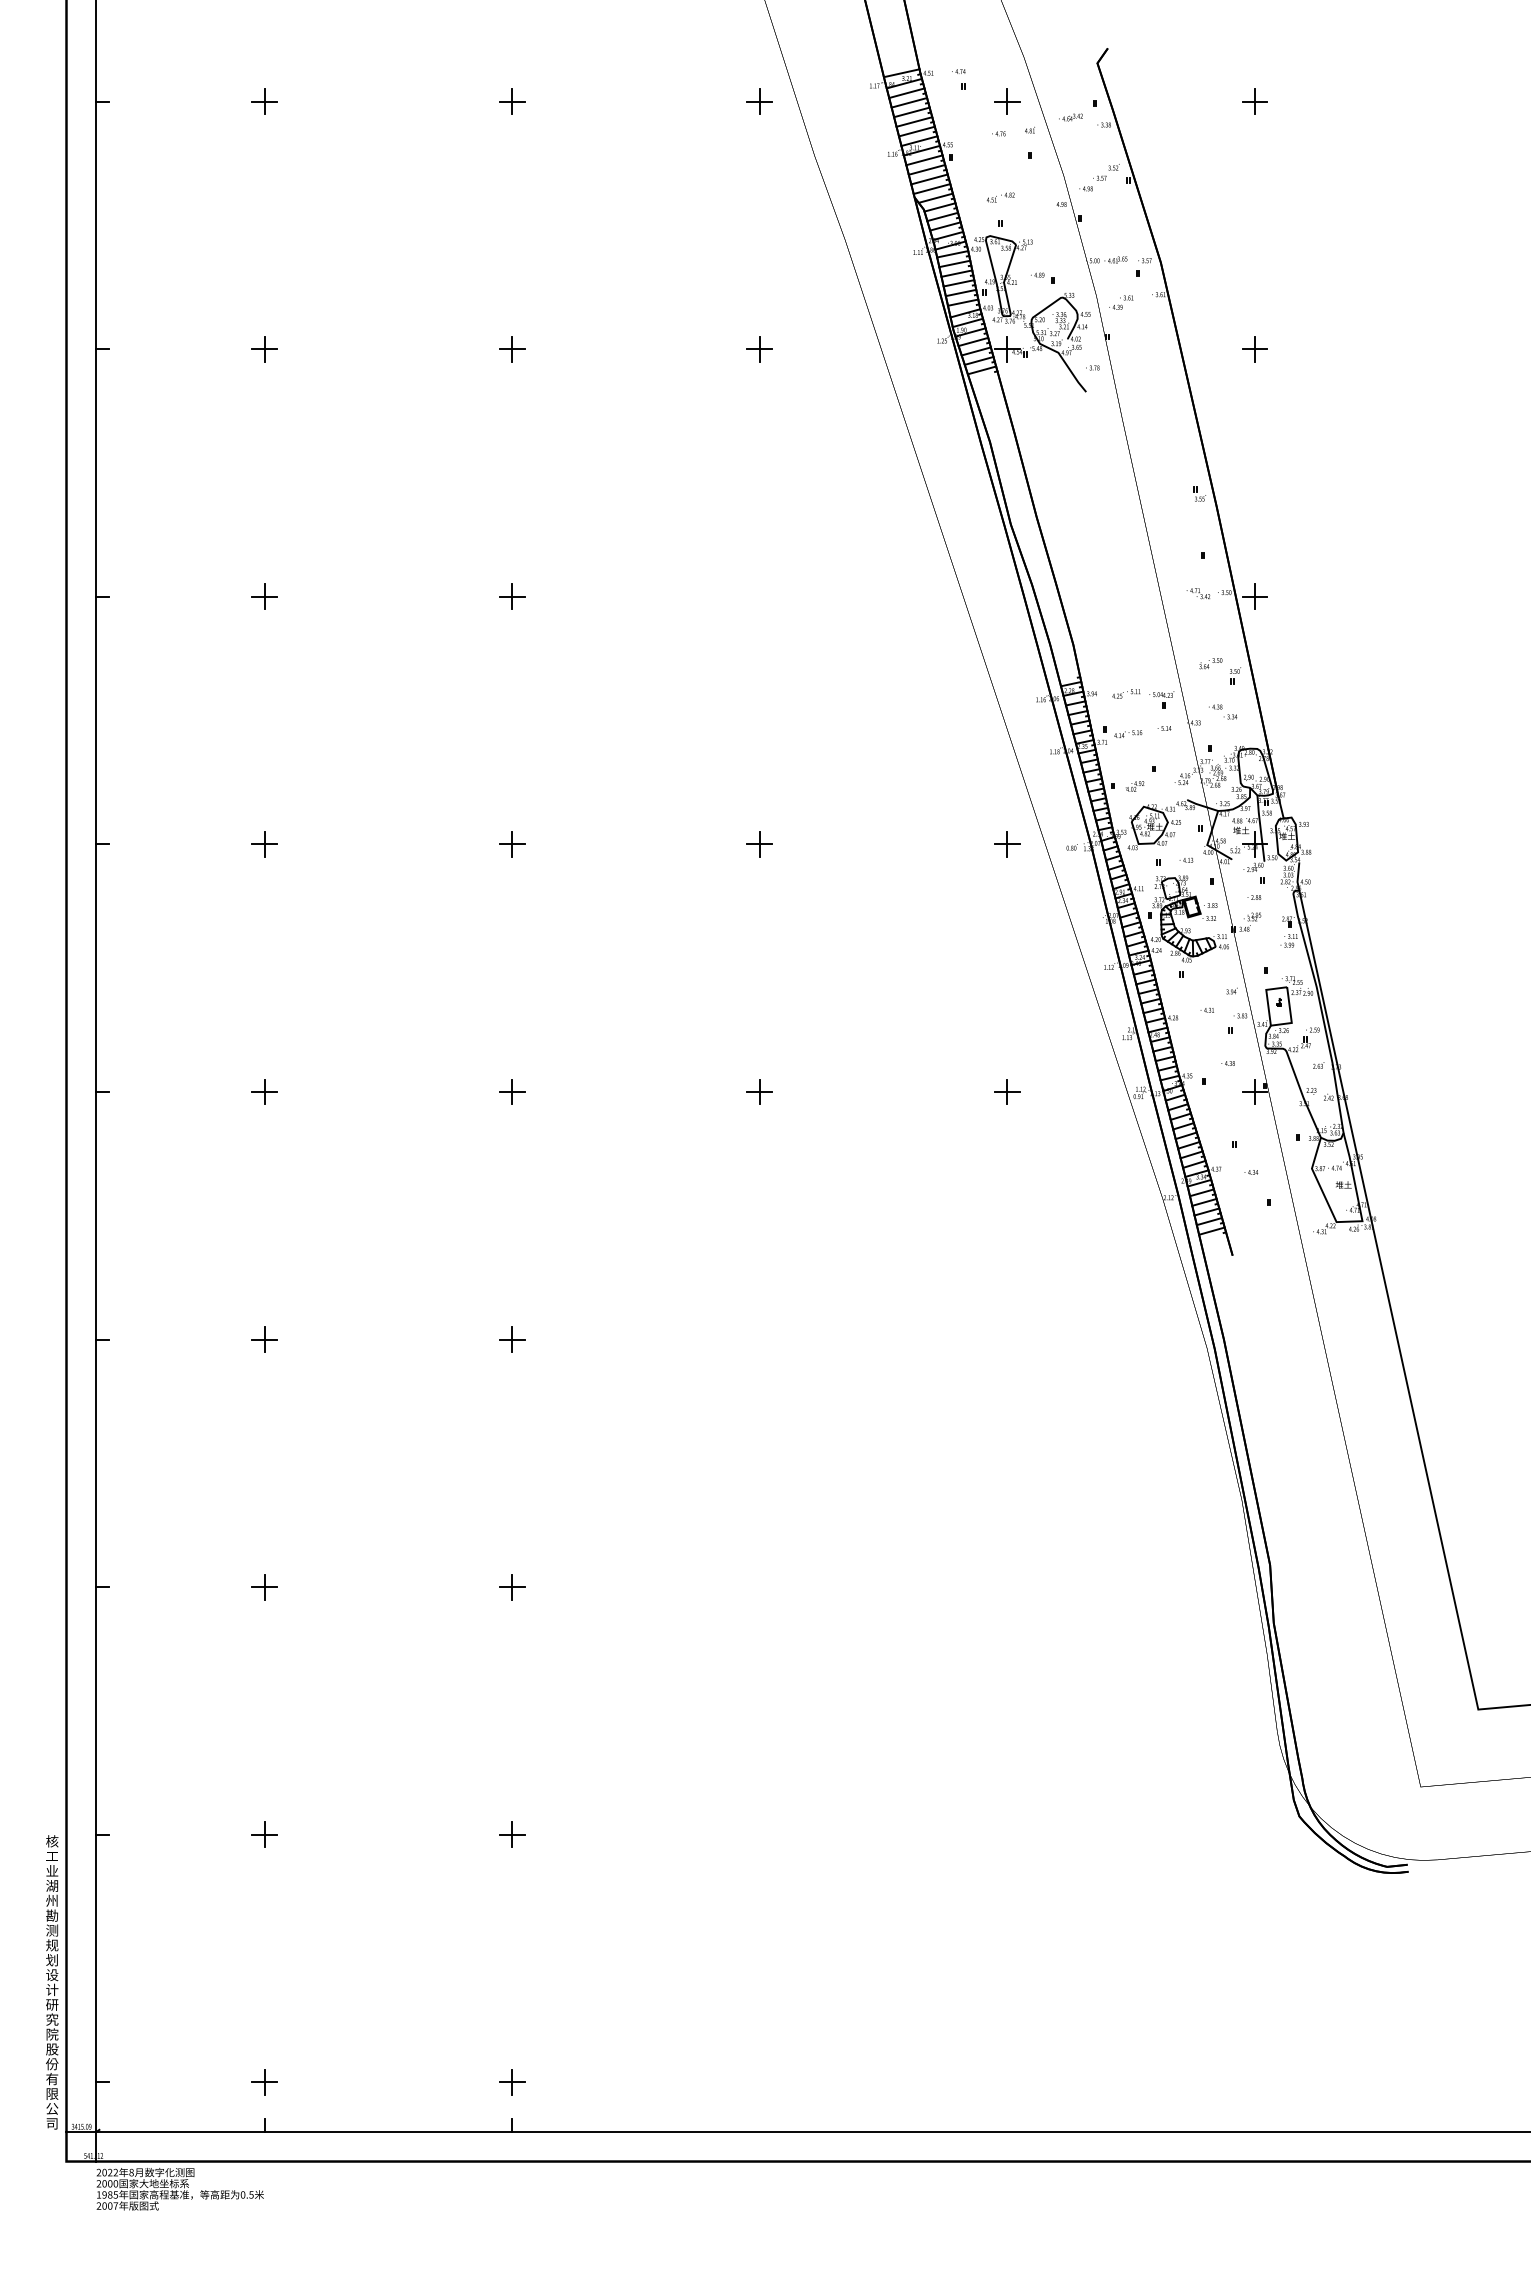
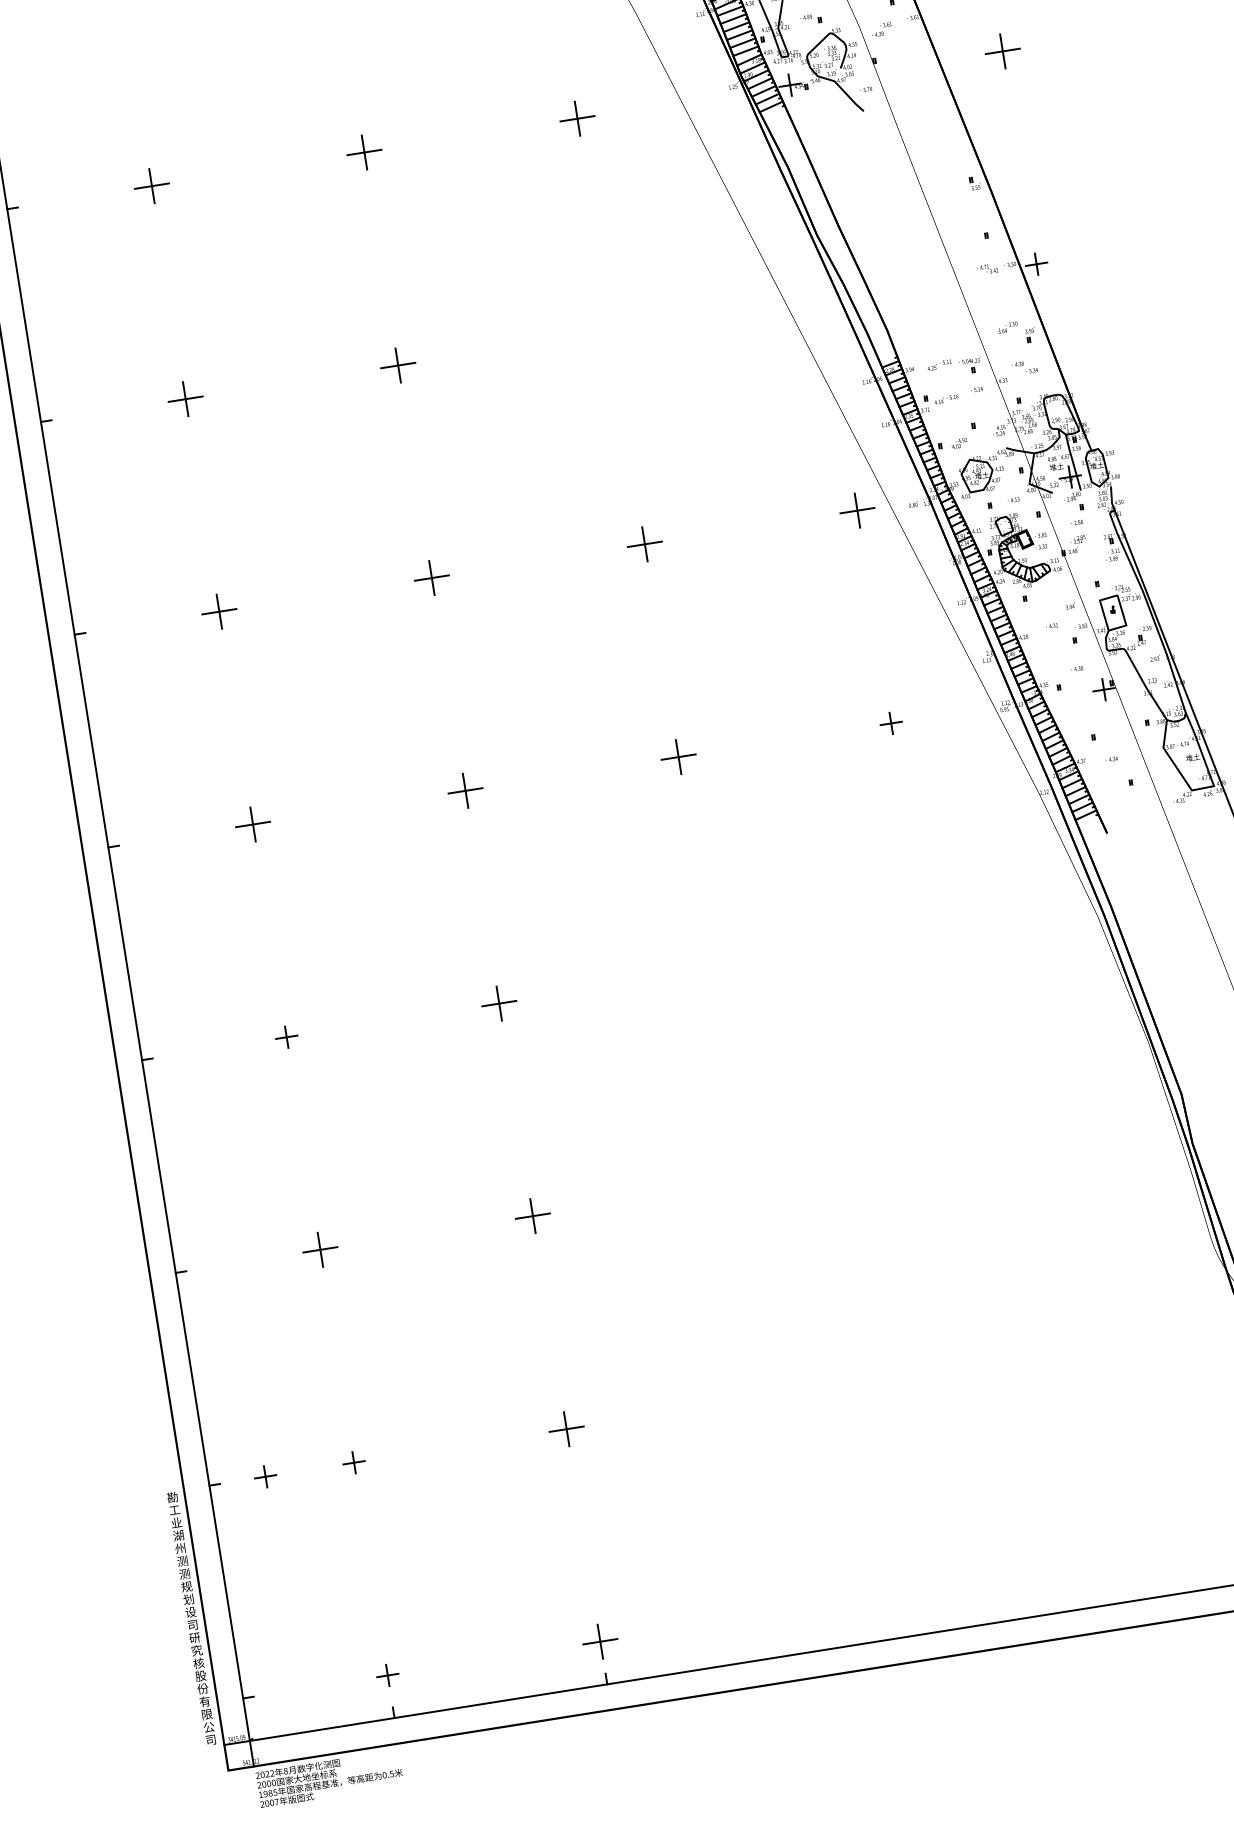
part: (264, 349) -> (151, 186), size x1.6
part: (512, 349) -> (365, 152), size x1.6
part: (759, 349) -> (577, 119), size x1.6
part: (1254, 349) -> (1002, 51), size x1.6
part: (264, 596) -> (185, 398), size x1.6
part: (512, 596) -> (398, 365), size x1.6
part: (264, 844) -> (219, 611), size x1.6
part: (512, 844) -> (432, 578), size x1.6
part: (759, 844) -> (644, 544), size x1.6
part: (1007, 844) -> (857, 510), size x1.6
part: (264, 1091) -> (252, 824), size x1.6
part: (512, 1091) -> (466, 790), size x1.6
part: (759, 1091) -> (678, 756), size x1.6
part: (512, 1339) -> (499, 1003), size x1.6
part: (264, 1587) -> (320, 1250), size x1.6
part: (512, 1587) -> (533, 1216), size x1.6
part: (161, 1834) -> (265, 1476), added
part: (512, 1834) -> (567, 1428), size x1.6
text: (52, 1841) -> (172, 1497), 核 -> 勘
text: (52, 1915) -> (182, 1561), 勘 -> 测
text: (52, 1989) -> (192, 1624), 计 -> 司
text: (52, 2034) -> (199, 1663), 院 -> 核
part: (512, 2082) -> (600, 1641), size x1.6

